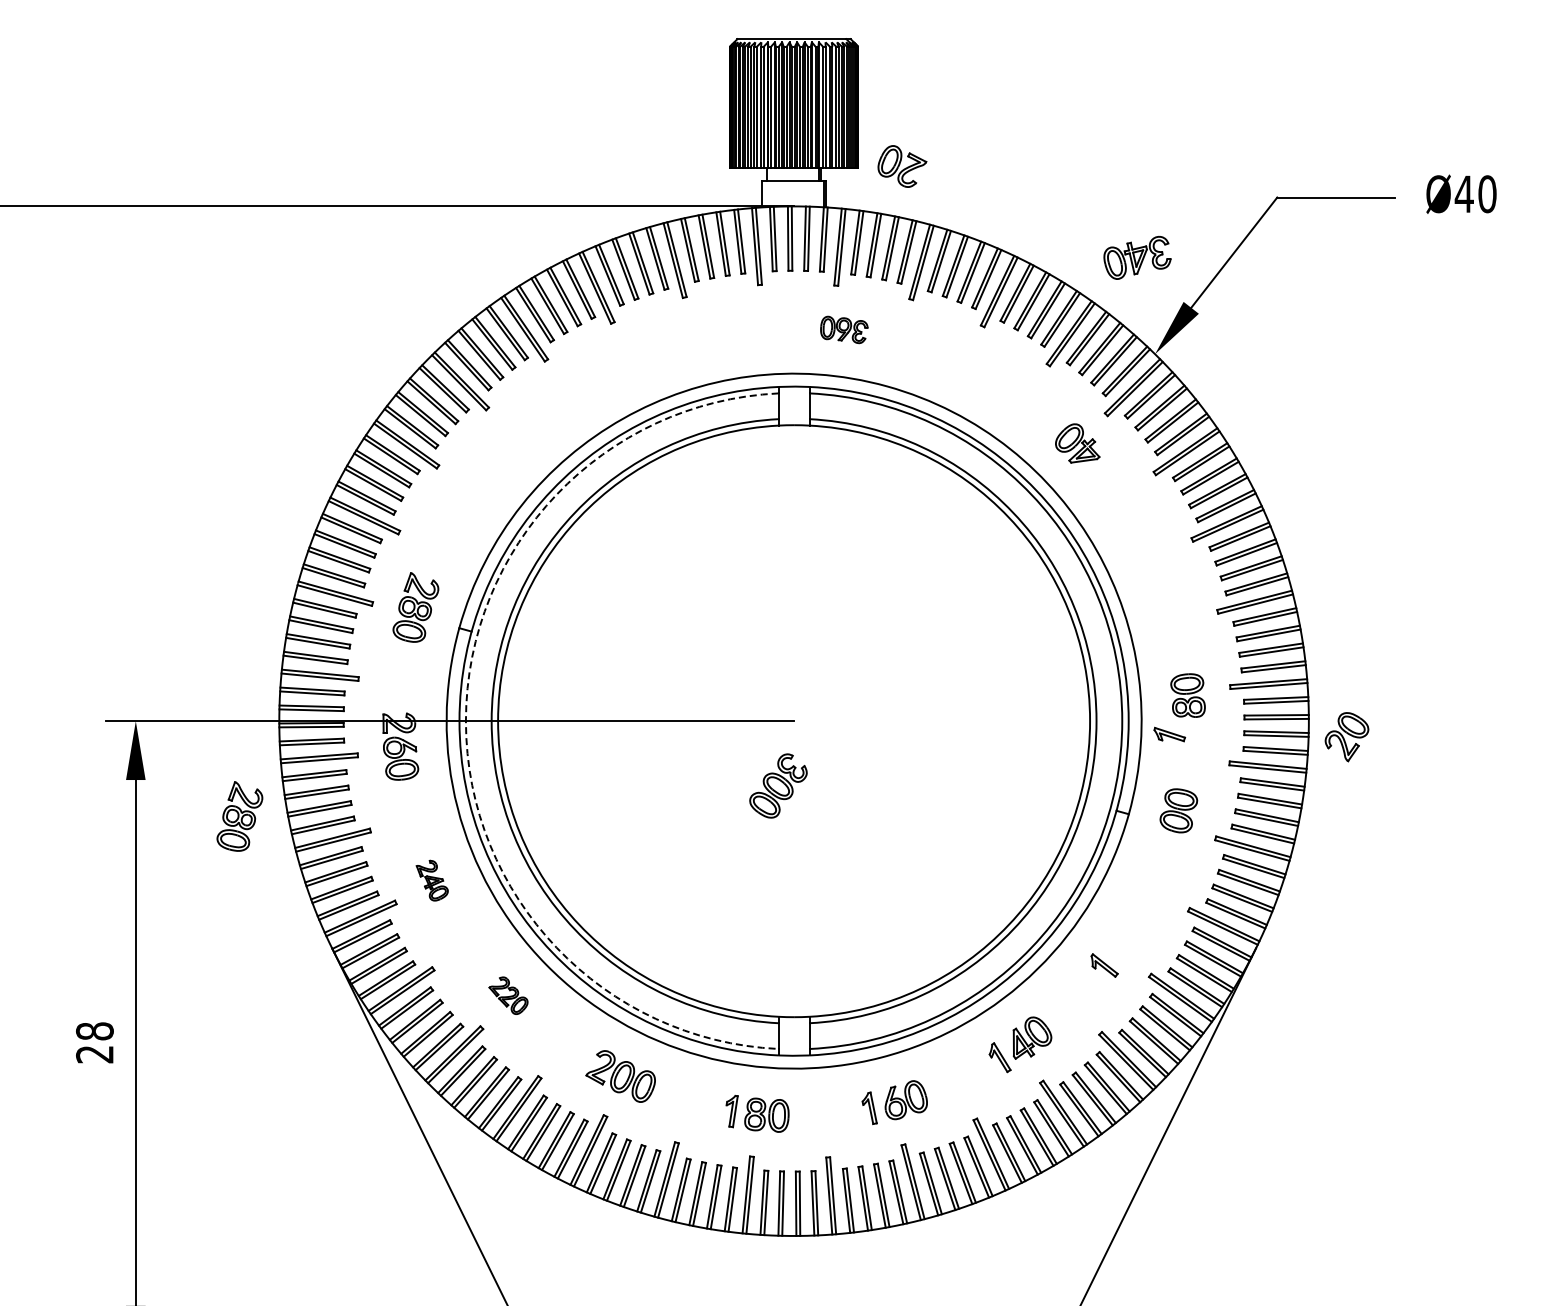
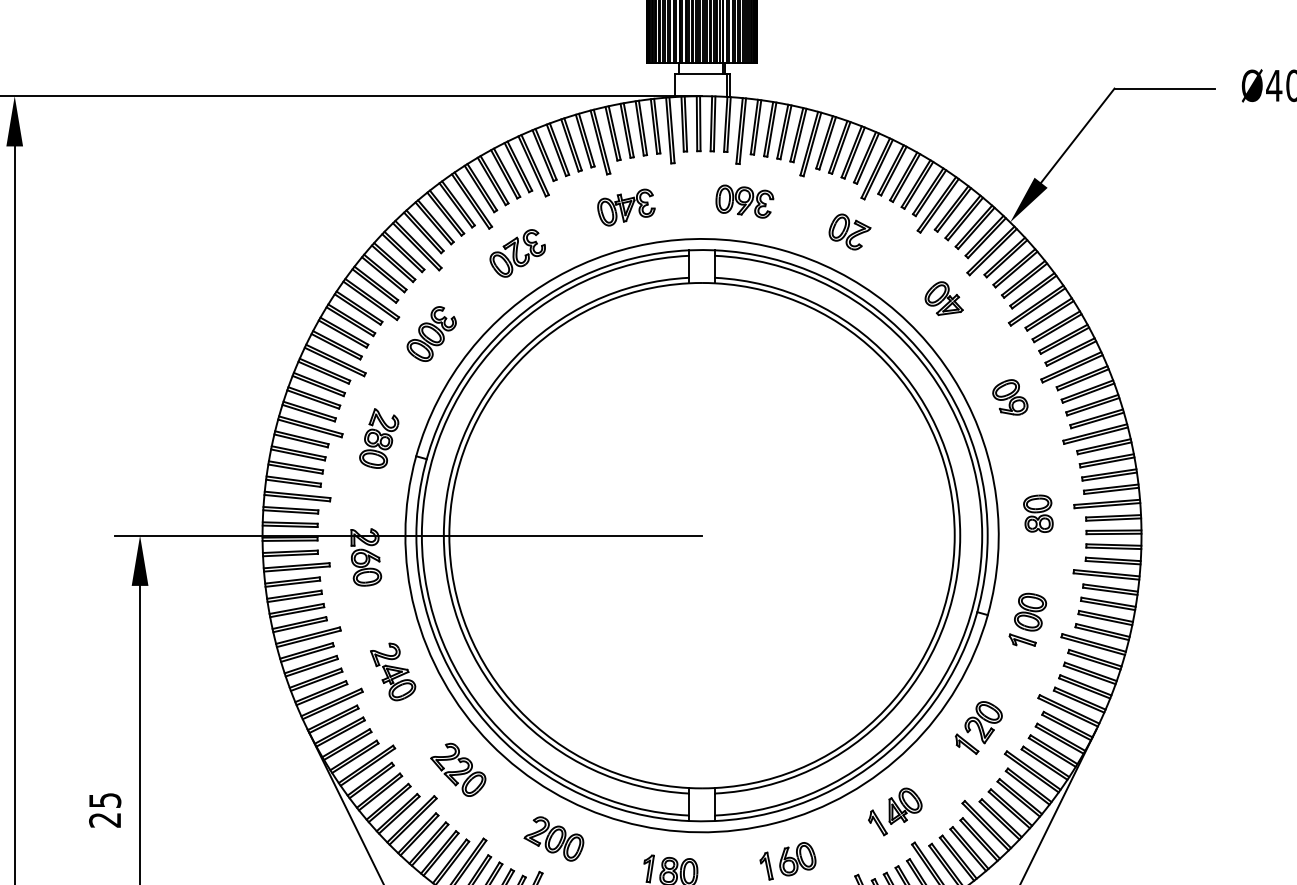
part: (902, 166) -> (850, 232), moved
part: (1137, 257) -> (626, 207), moved
part: (844, 329) -> (745, 201), size x1.43
part: (577, 390) -> (517, 253), added
part: (1155, 559) -> (1010, 397), added
arc: (465, 721) -> (421, 535), dashed -> solid
part: (1169, 734) -> (1022, 640), moved
part: (1346, 737) -> (983, 722), moved
part: (778, 785) -> (431, 333), moved
part: (239, 816) -> (228, 617), removed
part: (432, 880) -> (393, 671), size x1.67
part: (508, 995) -> (458, 769), size x1.67
text: (94, 1031) -> (104, 800), 28 -> 25

